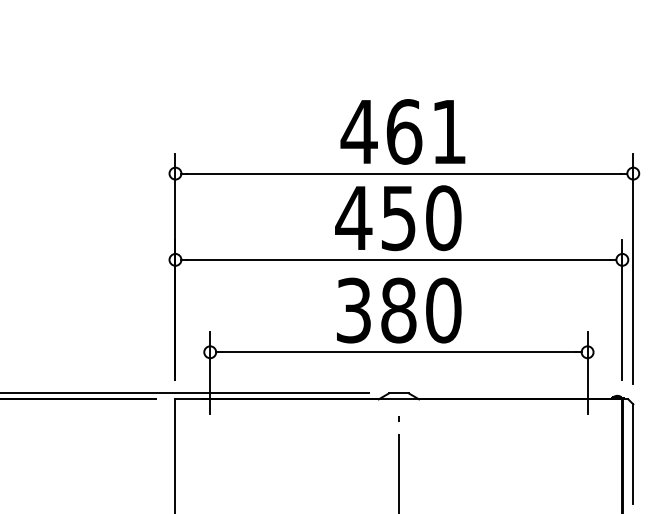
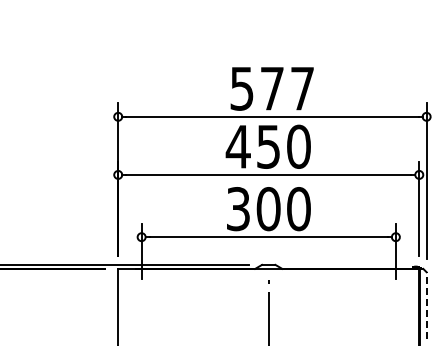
text: (402, 131) -> (271, 88), 461 -> 577
text: (398, 311) -> (268, 209), 380 -> 300
line: (633, 453) -> (426, 305), solid -> dashed

